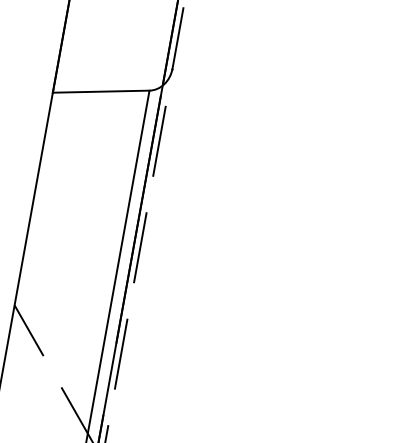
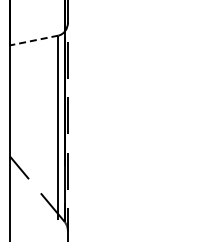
line: (102, 91) -> (34, 40), solid -> dashed

